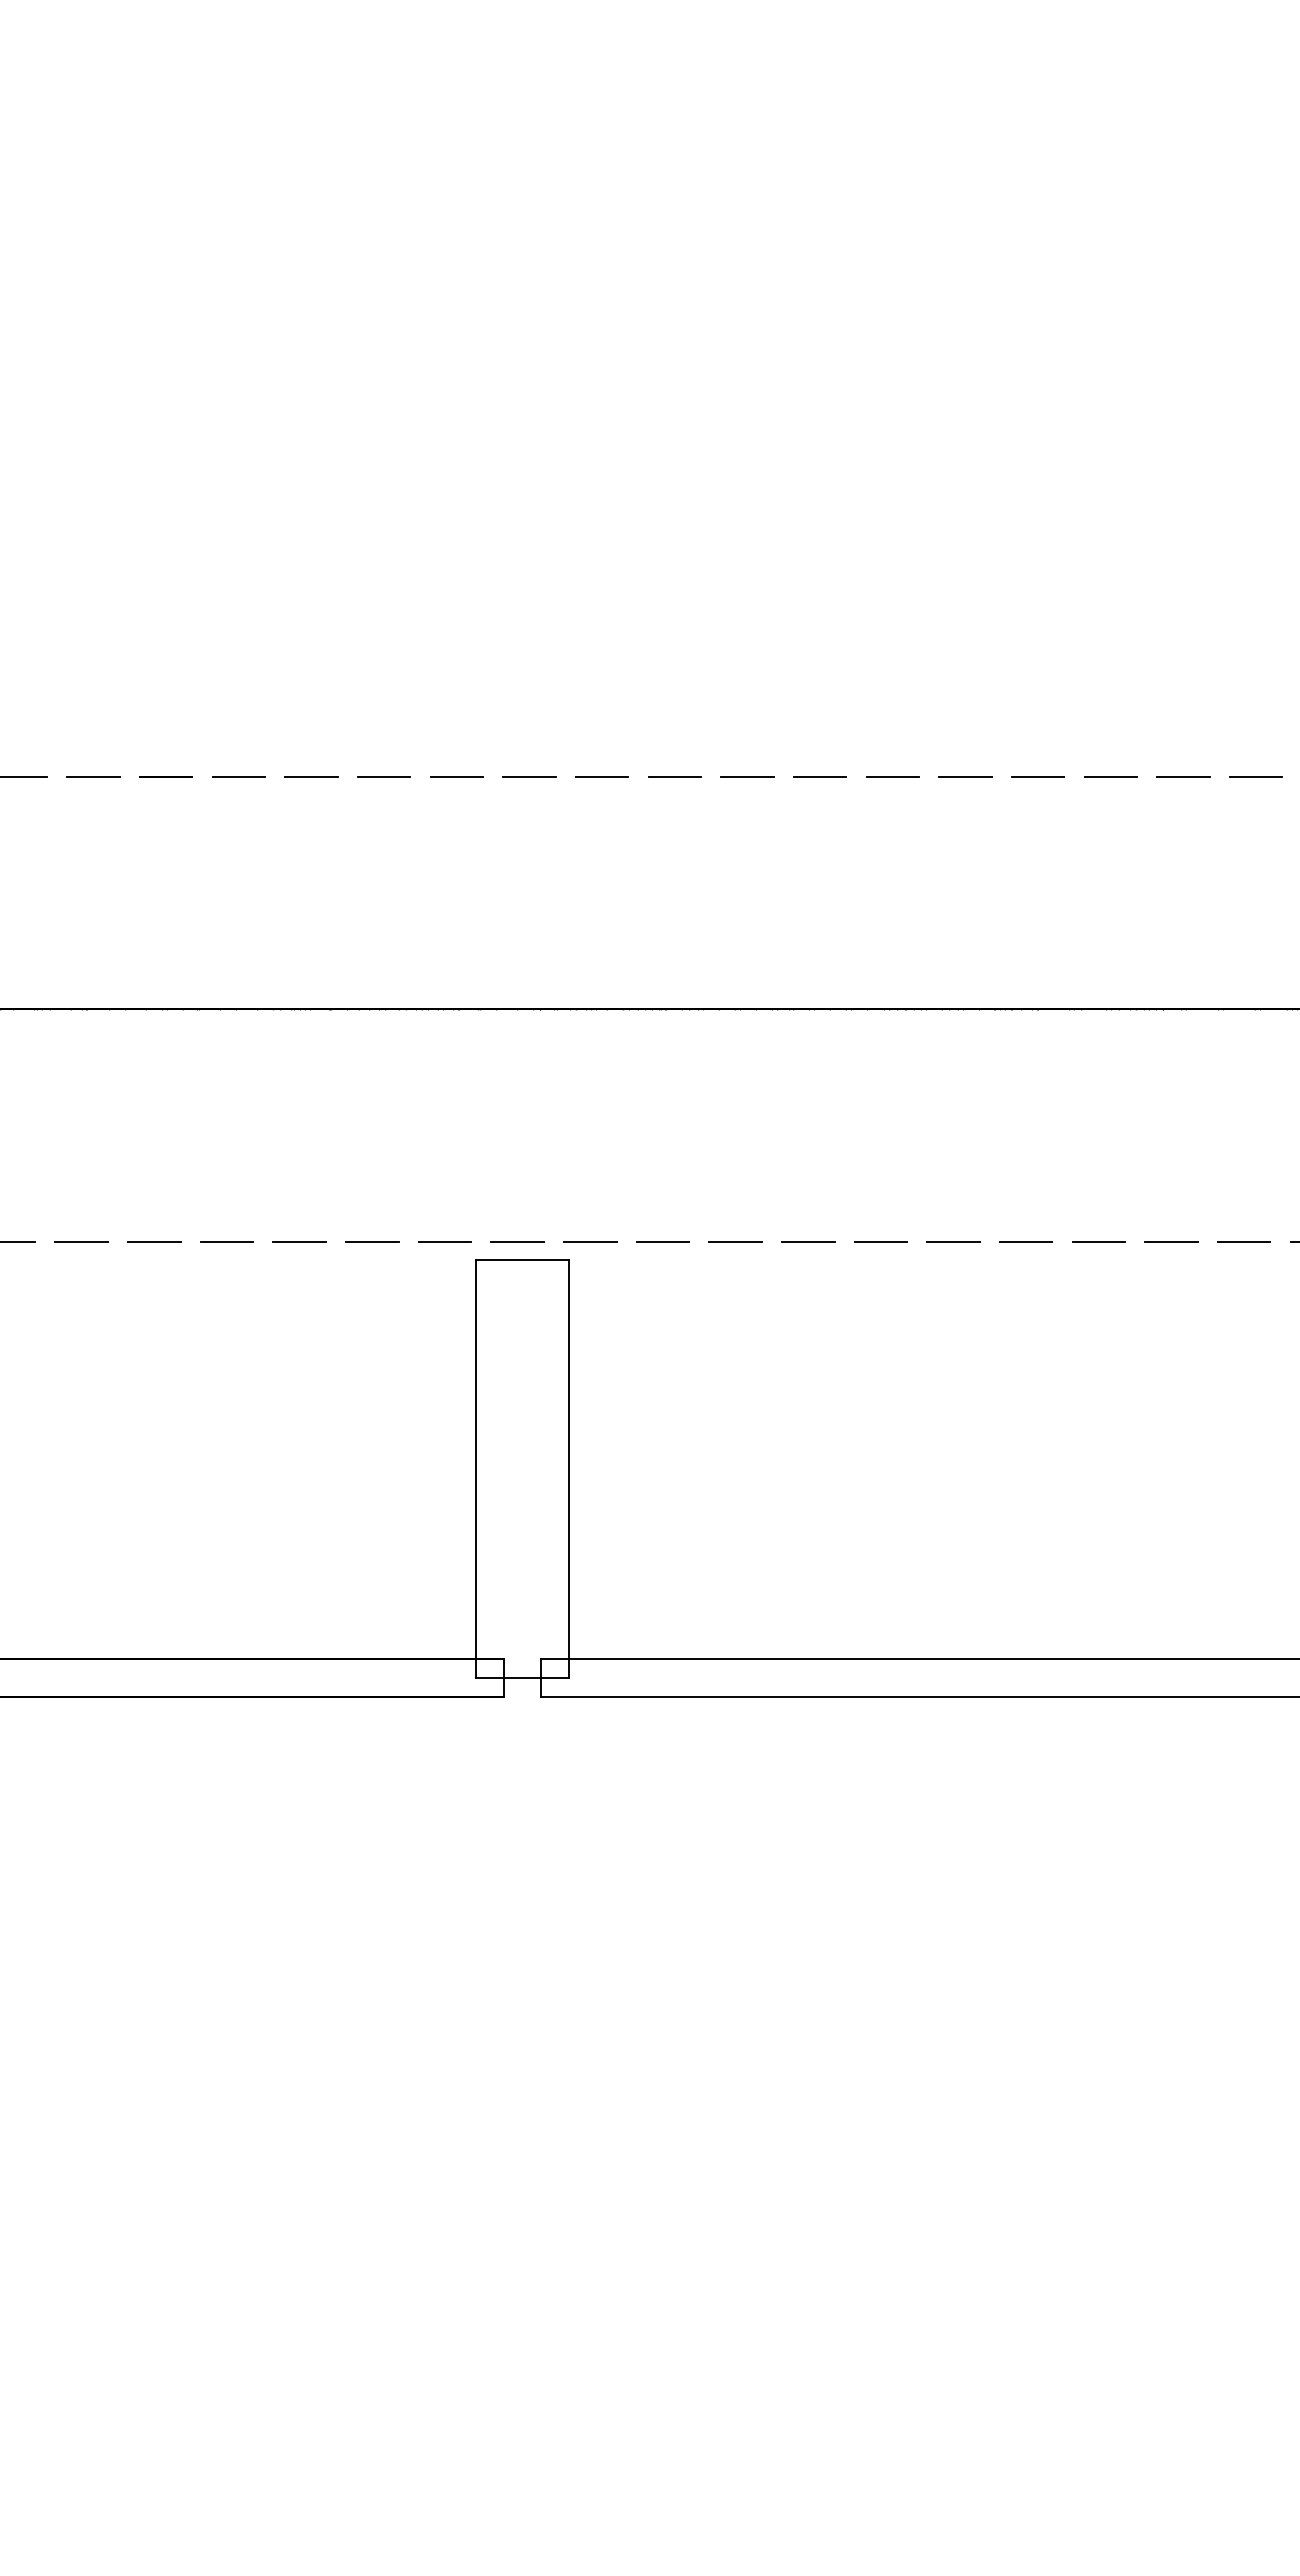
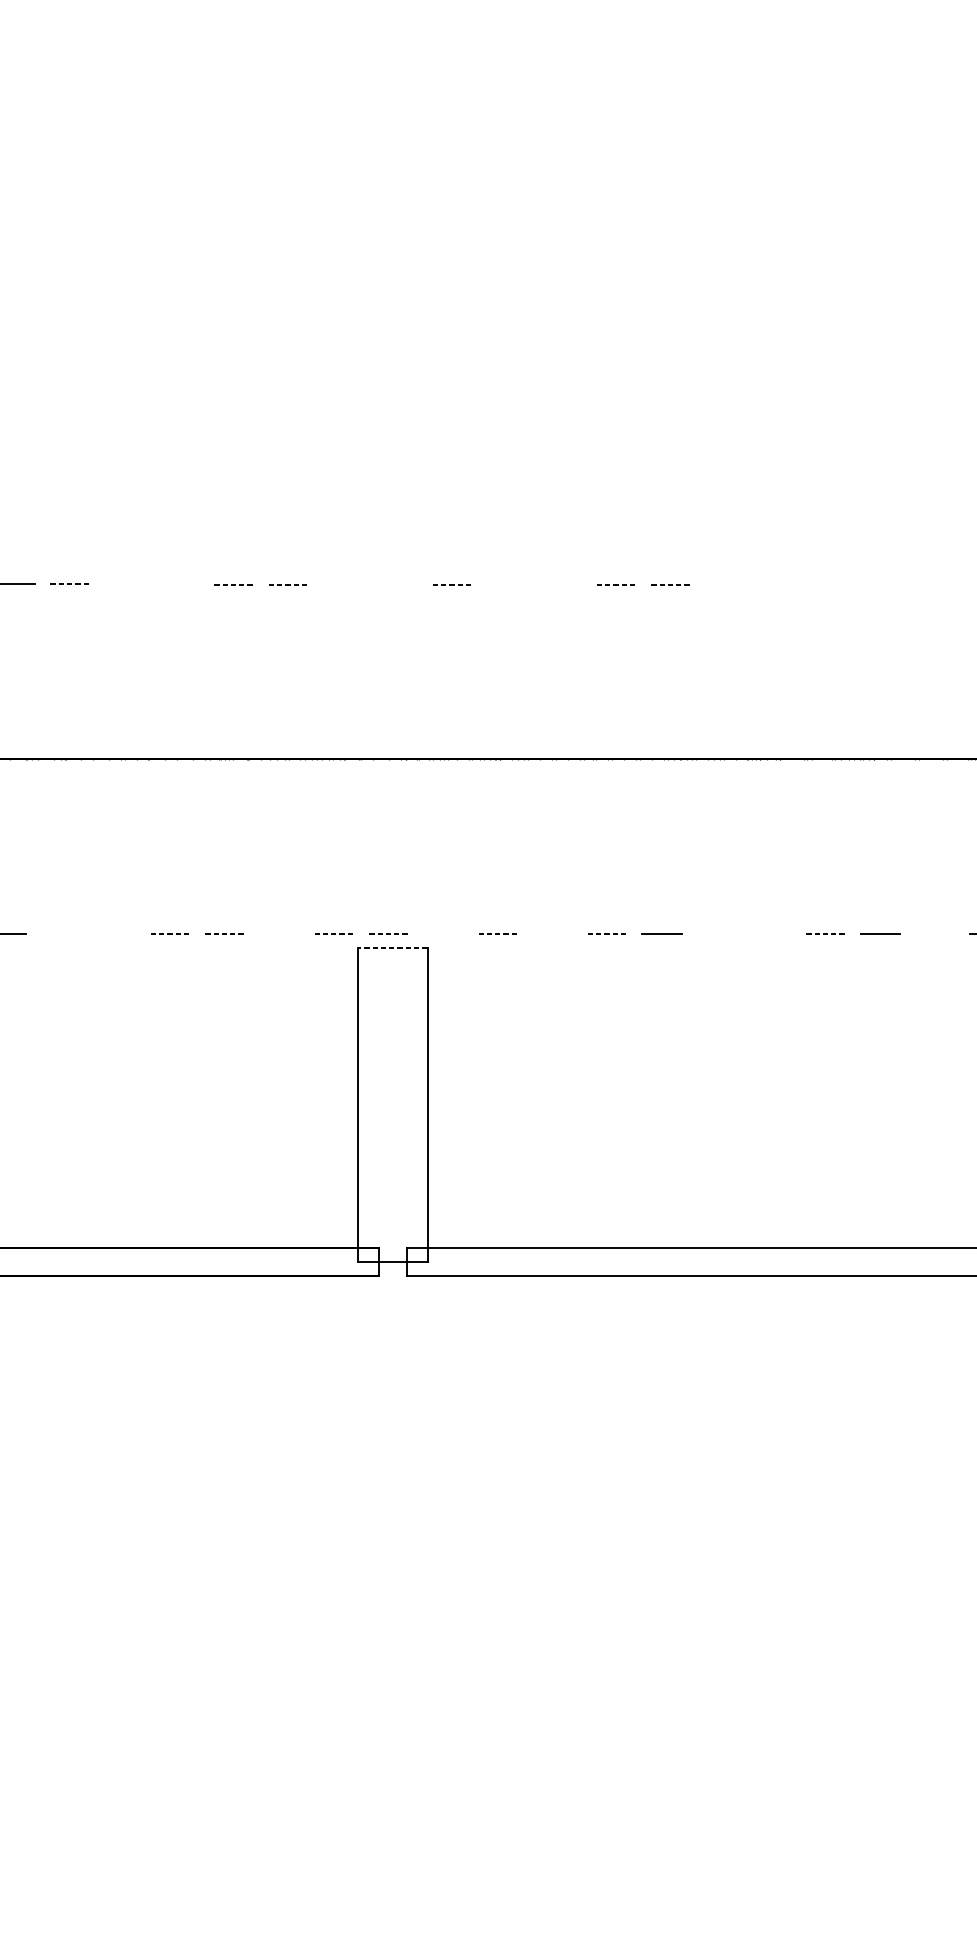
line: (165, 776) -> (124, 583), removed
line: (747, 776) -> (561, 583), removed
line: (1110, 776) -> (834, 583), removed
line: (94, 777) -> (70, 584), solid -> dashed
line: (238, 777) -> (179, 584), removed
line: (311, 777) -> (234, 584), solid -> dashed
line: (384, 777) -> (288, 584), solid -> dashed
line: (456, 777) -> (343, 584), removed
line: (529, 777) -> (397, 584), removed
line: (602, 777) -> (452, 584), solid -> dashed
line: (674, 777) -> (506, 584), removed
line: (820, 777) -> (616, 584), solid -> dashed
line: (893, 777) -> (671, 584), solid -> dashed
line: (965, 777) -> (725, 584), removed
line: (1037, 777) -> (779, 584), removed
line: (1183, 777) -> (889, 584), removed
line: (1255, 777) -> (943, 584), removed
line: (81, 1241) -> (61, 933), removed
line: (154, 1241) -> (115, 933), removed
line: (227, 1241) -> (170, 933), solid -> dashed
line: (300, 1241) -> (225, 933), solid -> dashed
line: (372, 1241) -> (279, 933), removed
line: (445, 1241) -> (334, 933), solid -> dashed
line: (518, 1241) -> (389, 933), solid -> dashed
line: (590, 1241) -> (443, 933), removed
line: (663, 1241) -> (498, 933), solid -> dashed
line: (735, 1241) -> (552, 933), removed
line: (808, 1241) -> (607, 933), solid -> dashed
line: (953, 1241) -> (716, 933), removed
line: (1026, 1241) -> (771, 933), removed
line: (1099, 1241) -> (826, 933), solid -> dashed
line: (1243, 1241) -> (934, 933), removed
line: (521, 1260) -> (391, 947), solid -> dashed

